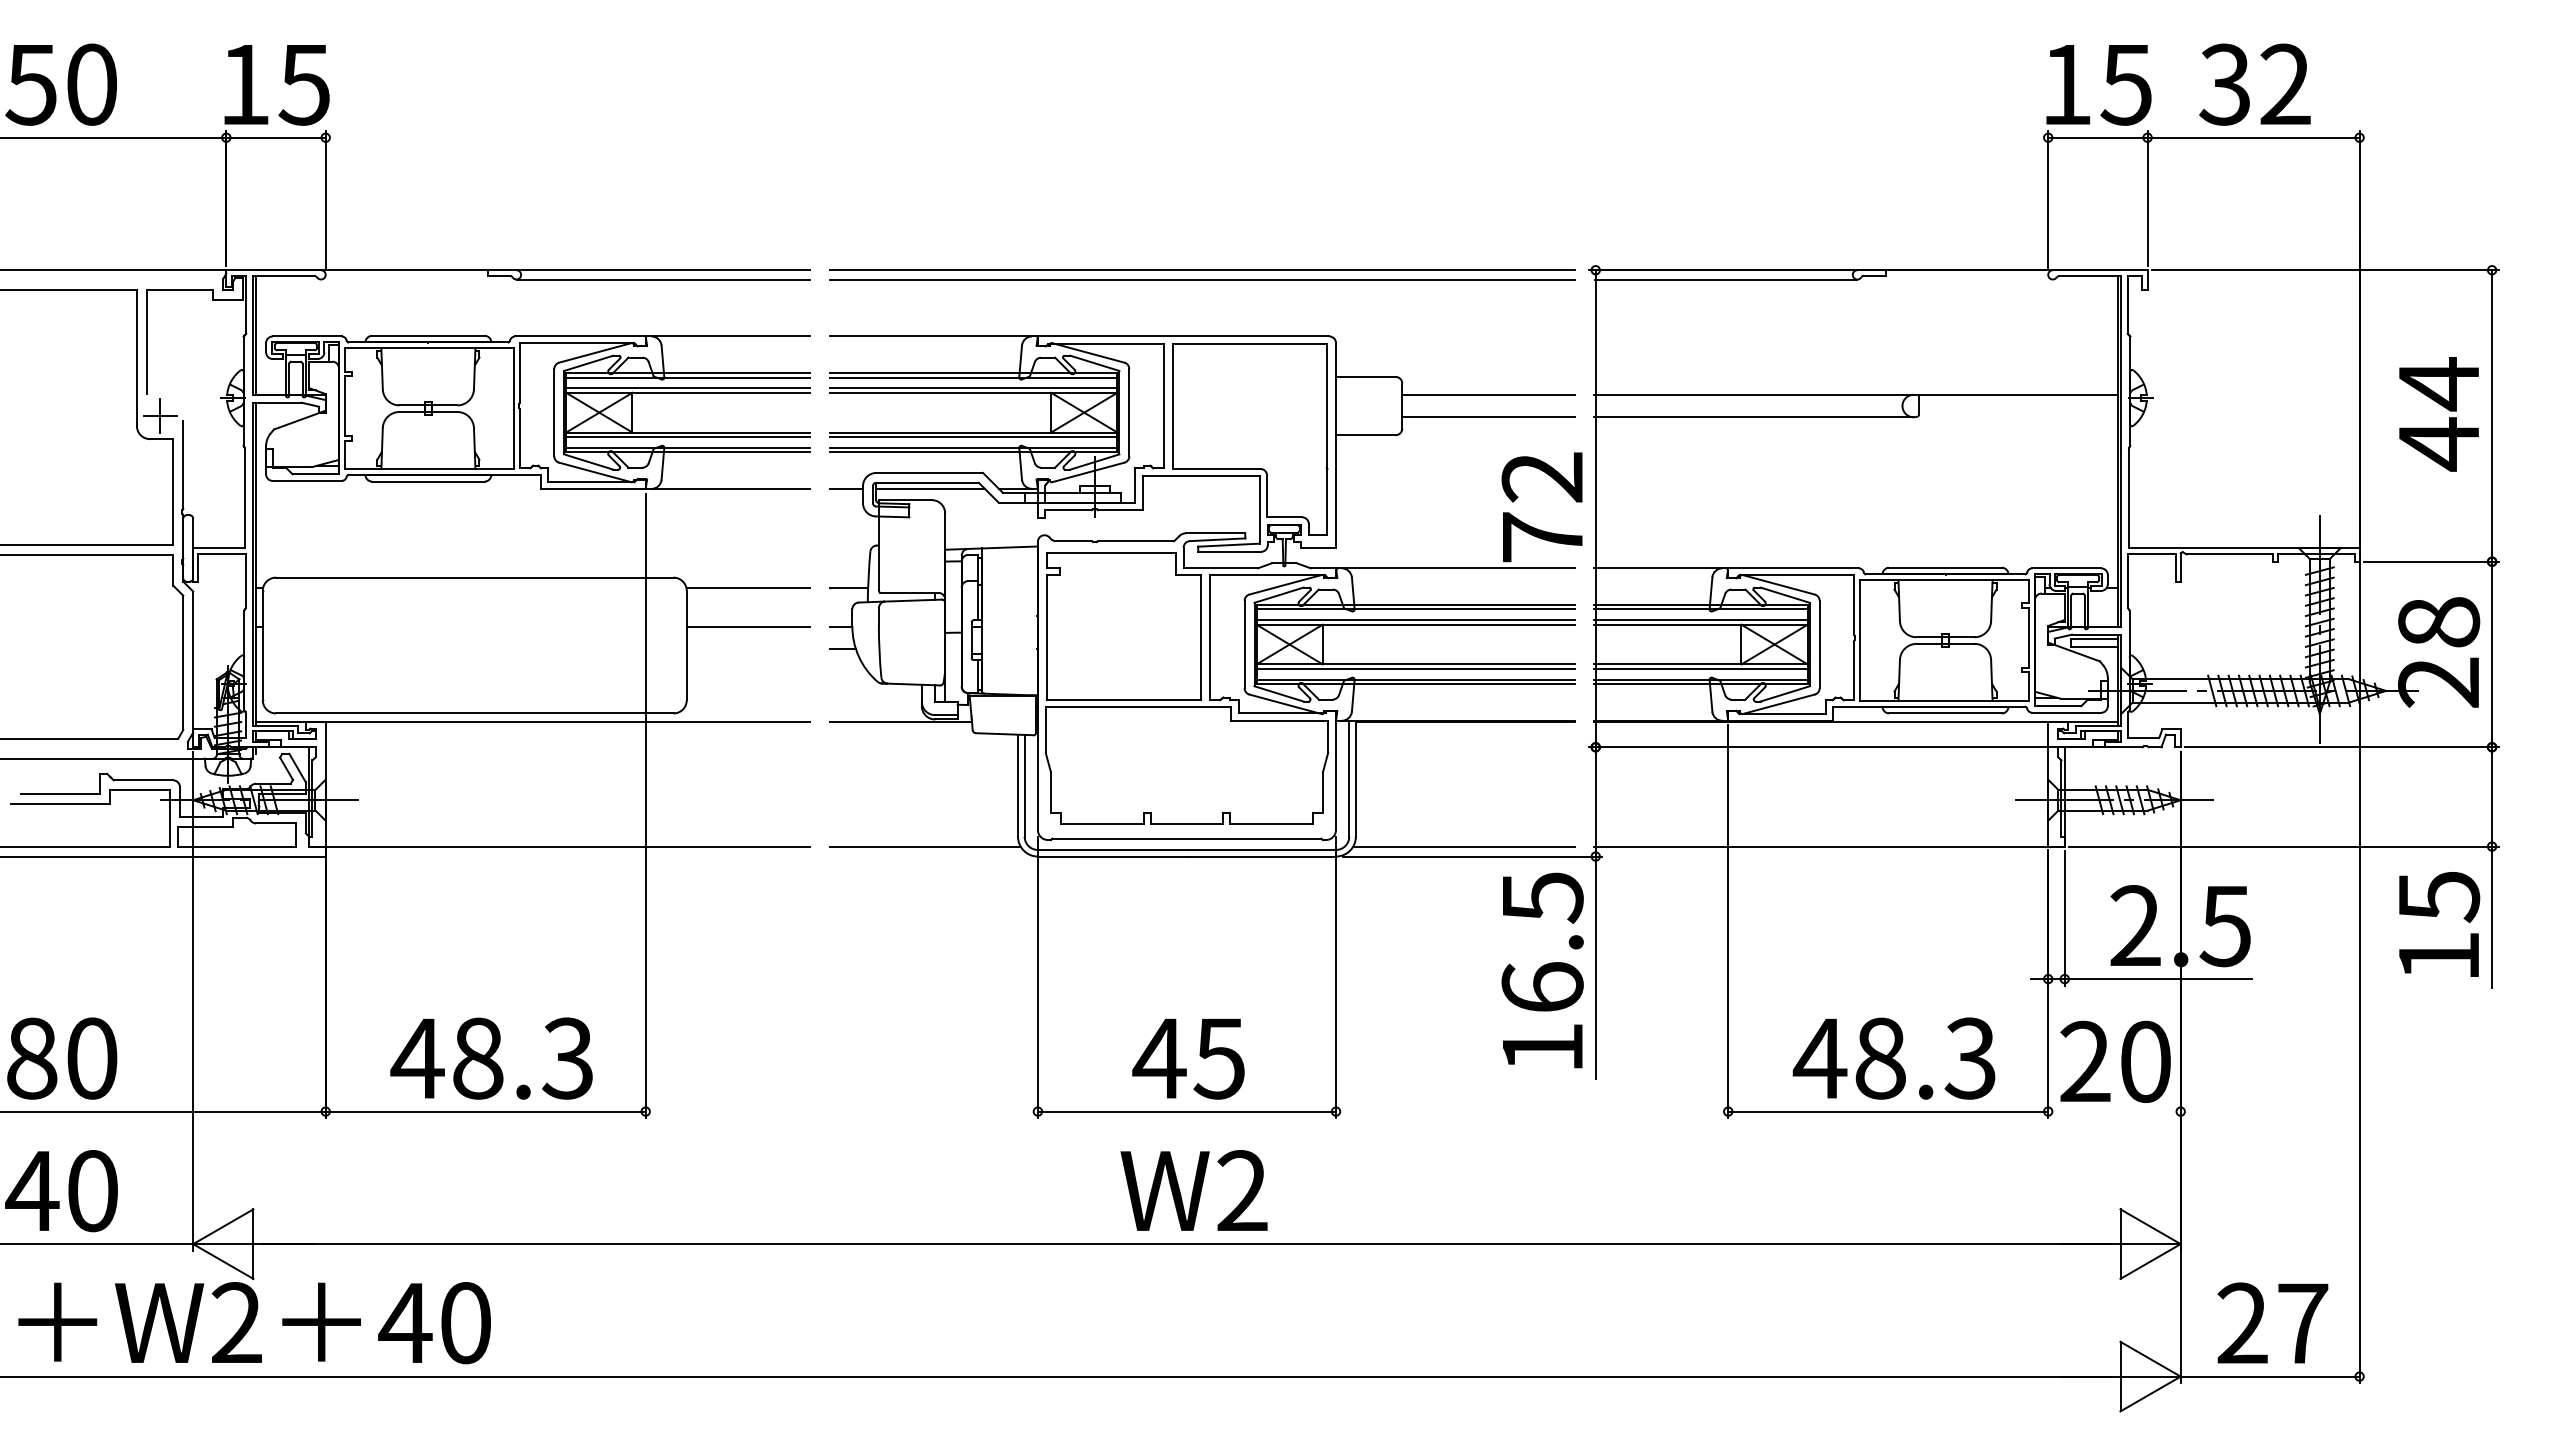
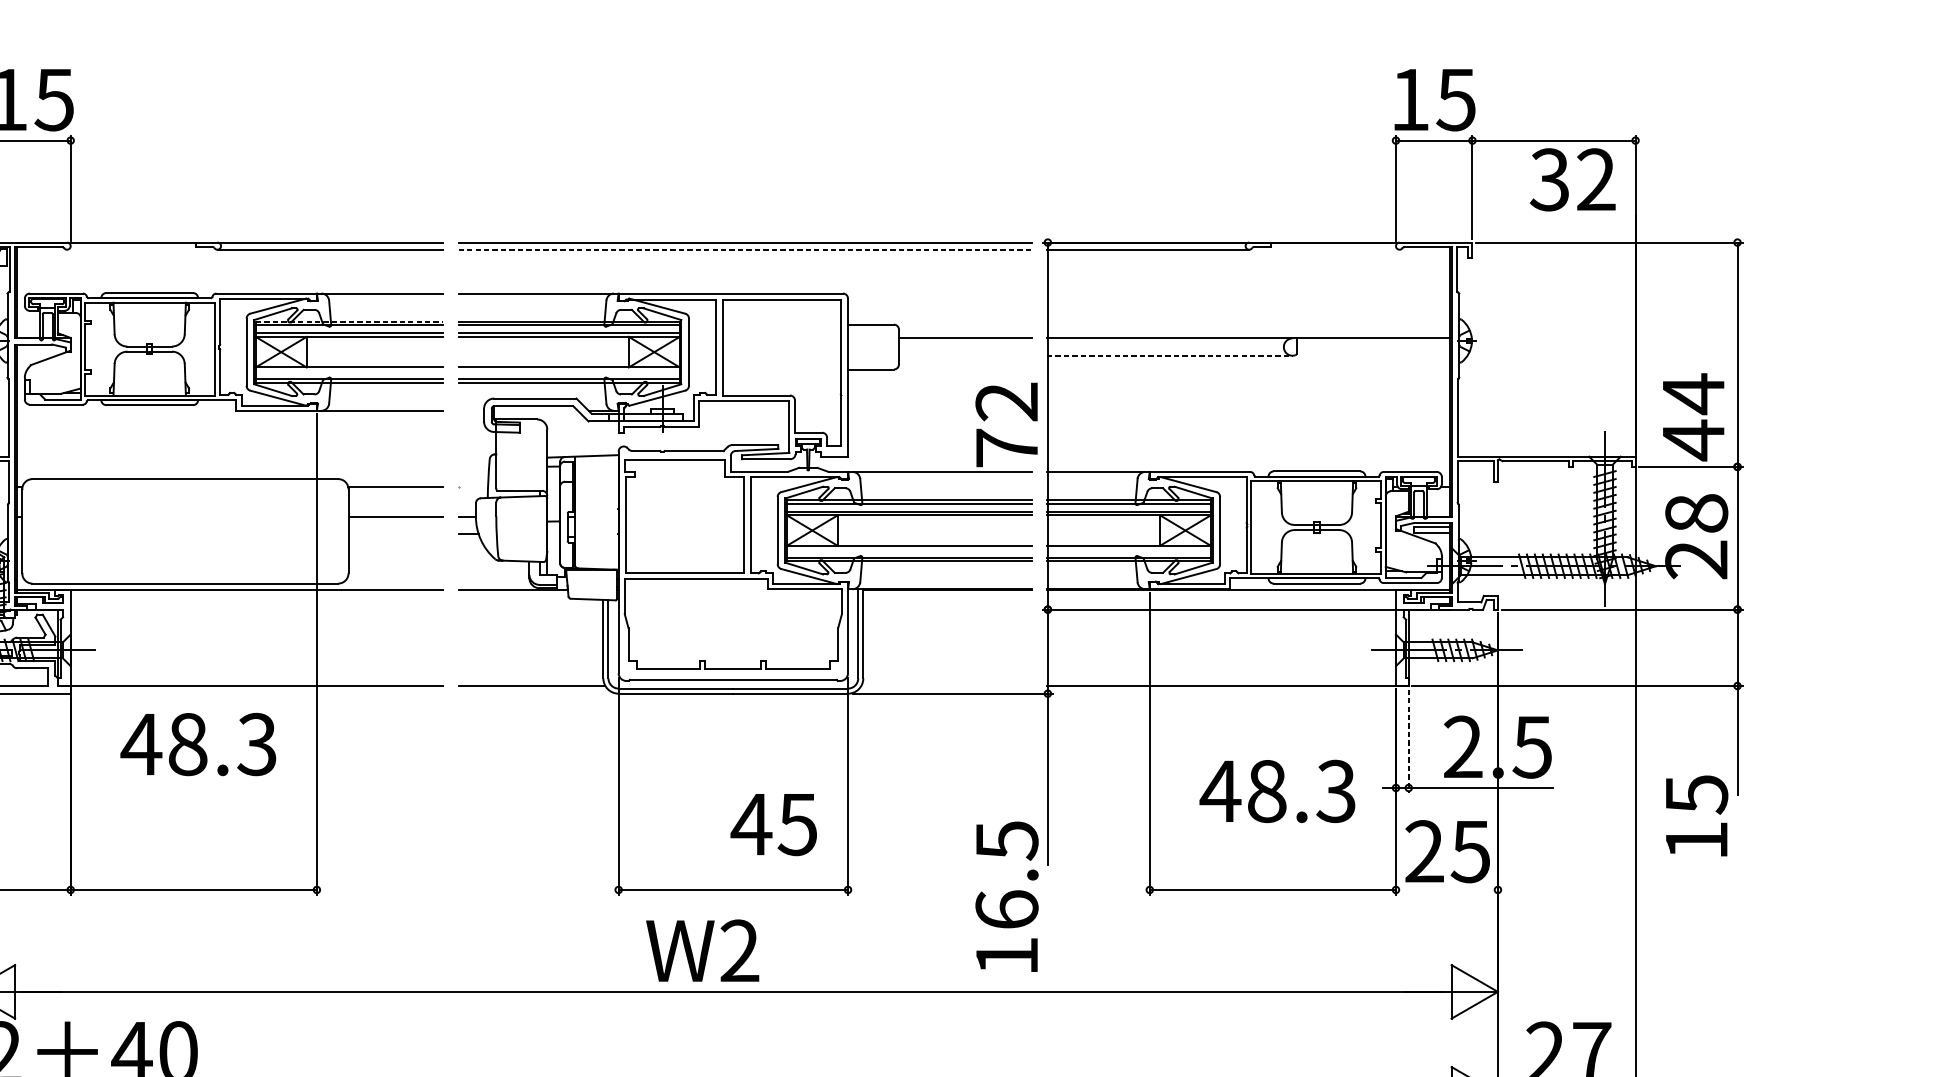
text: (2254, 84) -> (1572, 179), moved
line: (1202, 279) -> (745, 249), solid -> dashed
line: (688, 372) -> (349, 321), solid -> dashed
text: (2438, 414) -> (1693, 417), moved
line: (1488, 417) -> (965, 355), removed
line: (1754, 417) -> (1170, 355), solid -> dashed
line: (688, 437) -> (349, 371), removed
line: (973, 437) -> (569, 371), removed
line: (846, 488) -> (471, 410), removed
line: (930, 488) -> (536, 410), removed
line: (848, 588) -> (472, 487), removed
line: (1415, 669) -> (909, 549), removed
line: (1700, 669) -> (1128, 549), removed
line: (1463, 846) -> (946, 685), removed
line: (2064, 919) -> (1408, 742), solid -> dashed
text: (2439, 924) -> (1697, 815), moved
text: (1542, 970) -> (1006, 896), moved
text: (491, 1058) -> (198, 744), moved
text: (1188, 1058) -> (773, 824), moved
text: (1893, 1058) -> (1276, 791), moved
text: (2144, 1061) -> (1470, 851), 20 -> 25
text: (1193, 1190) -> (702, 950), moved

